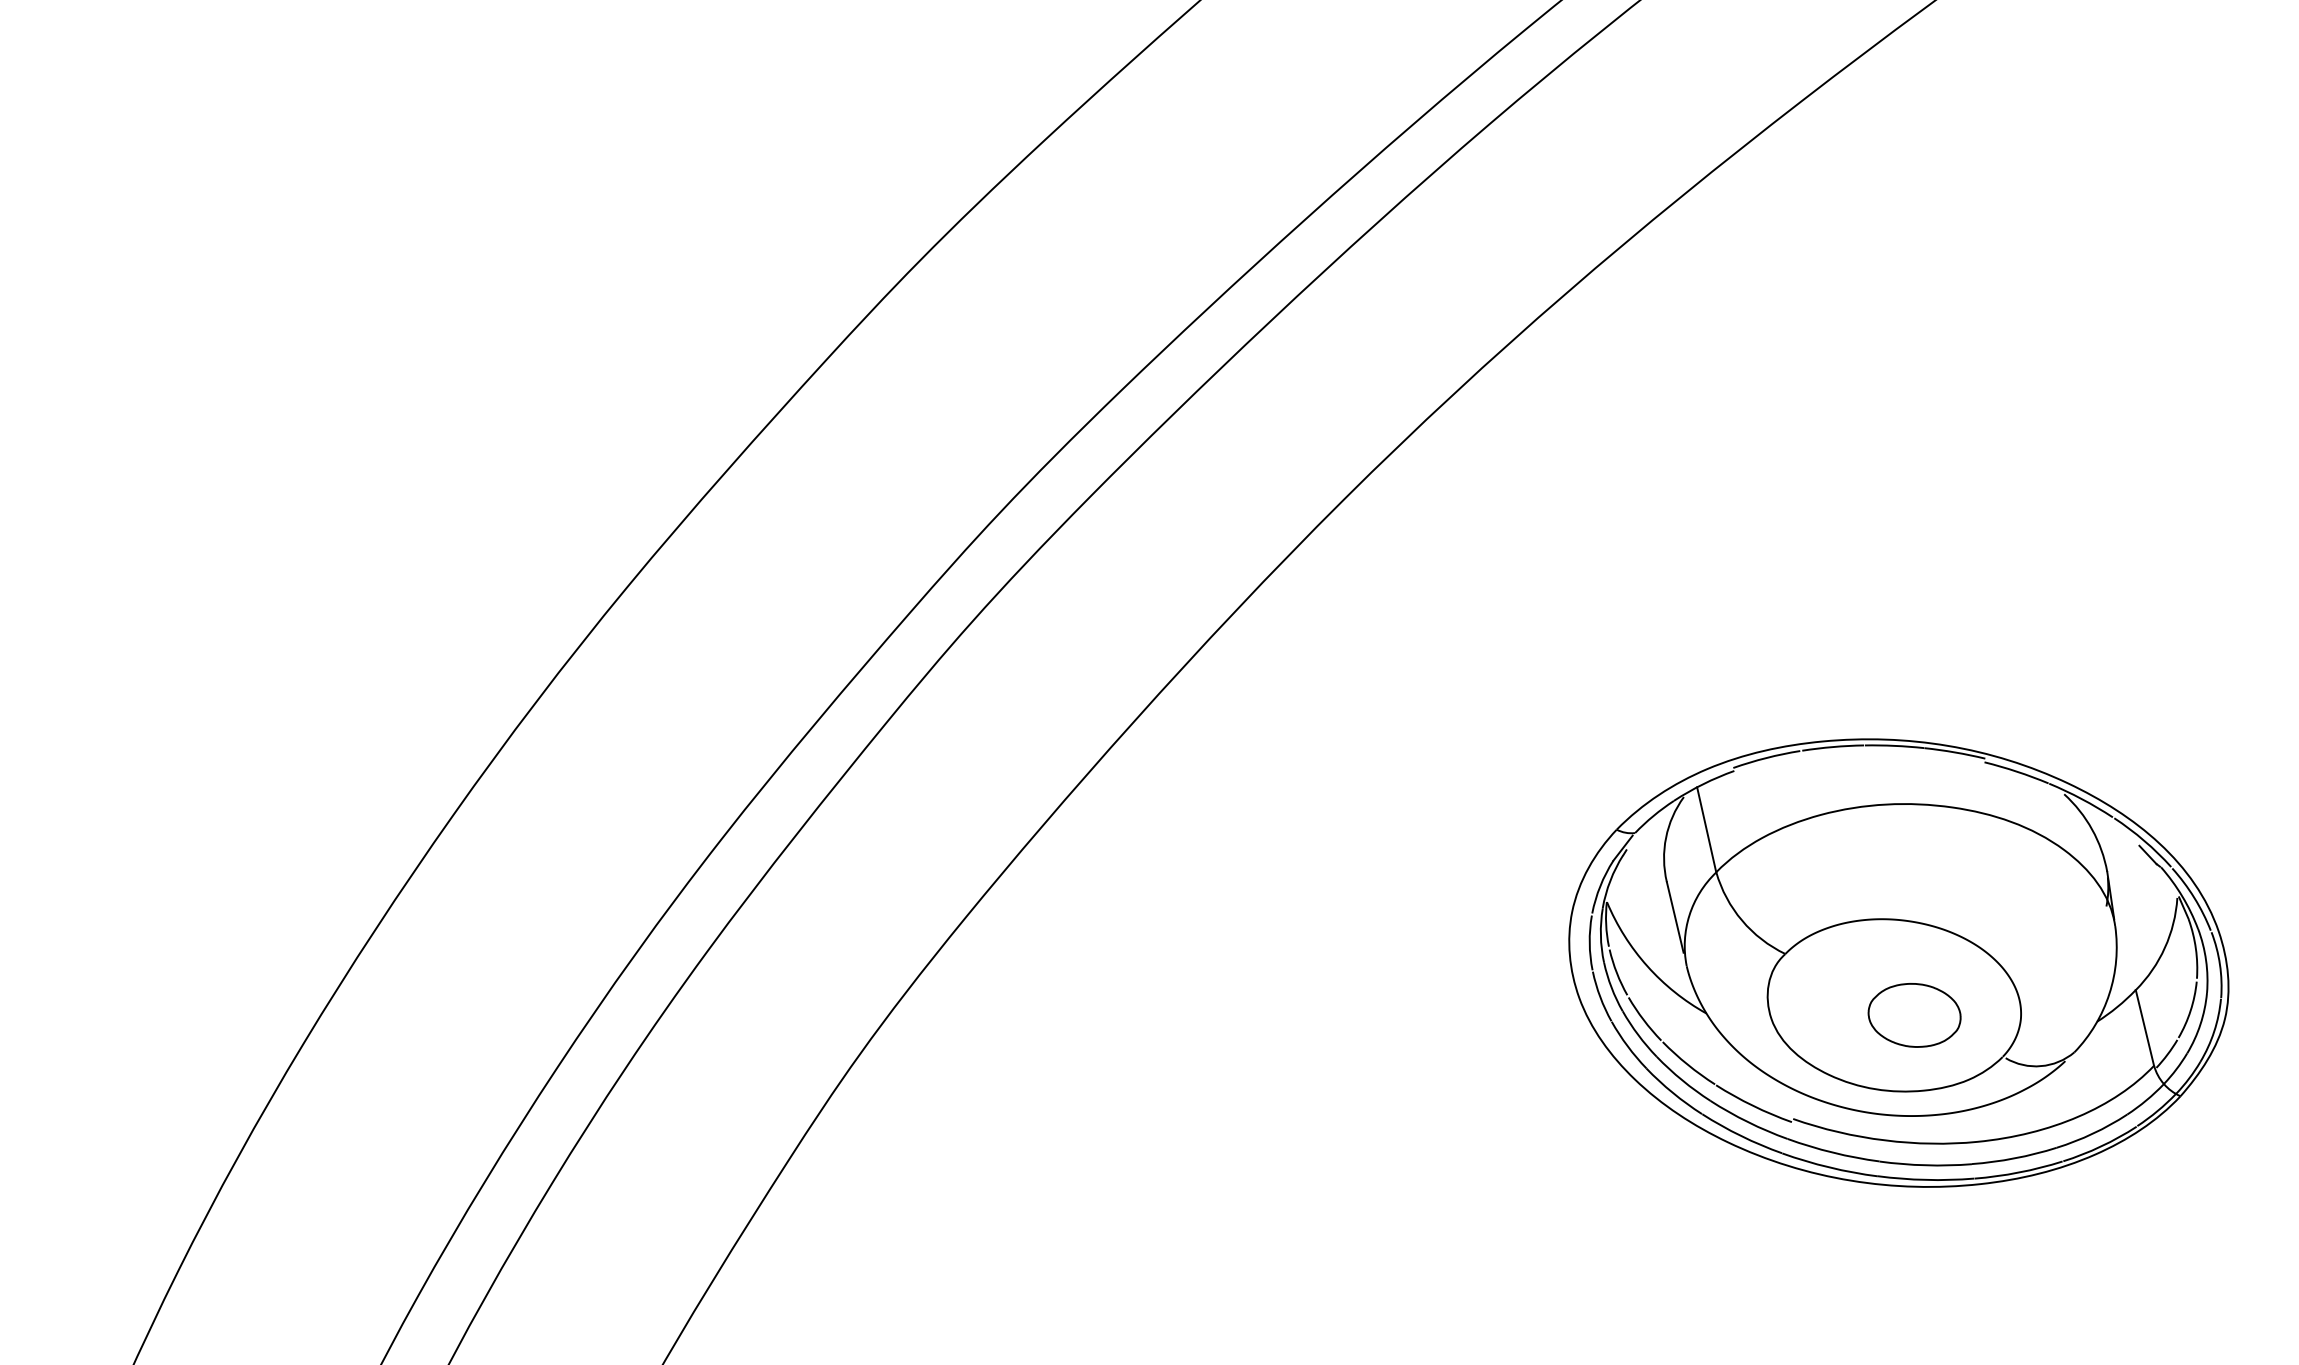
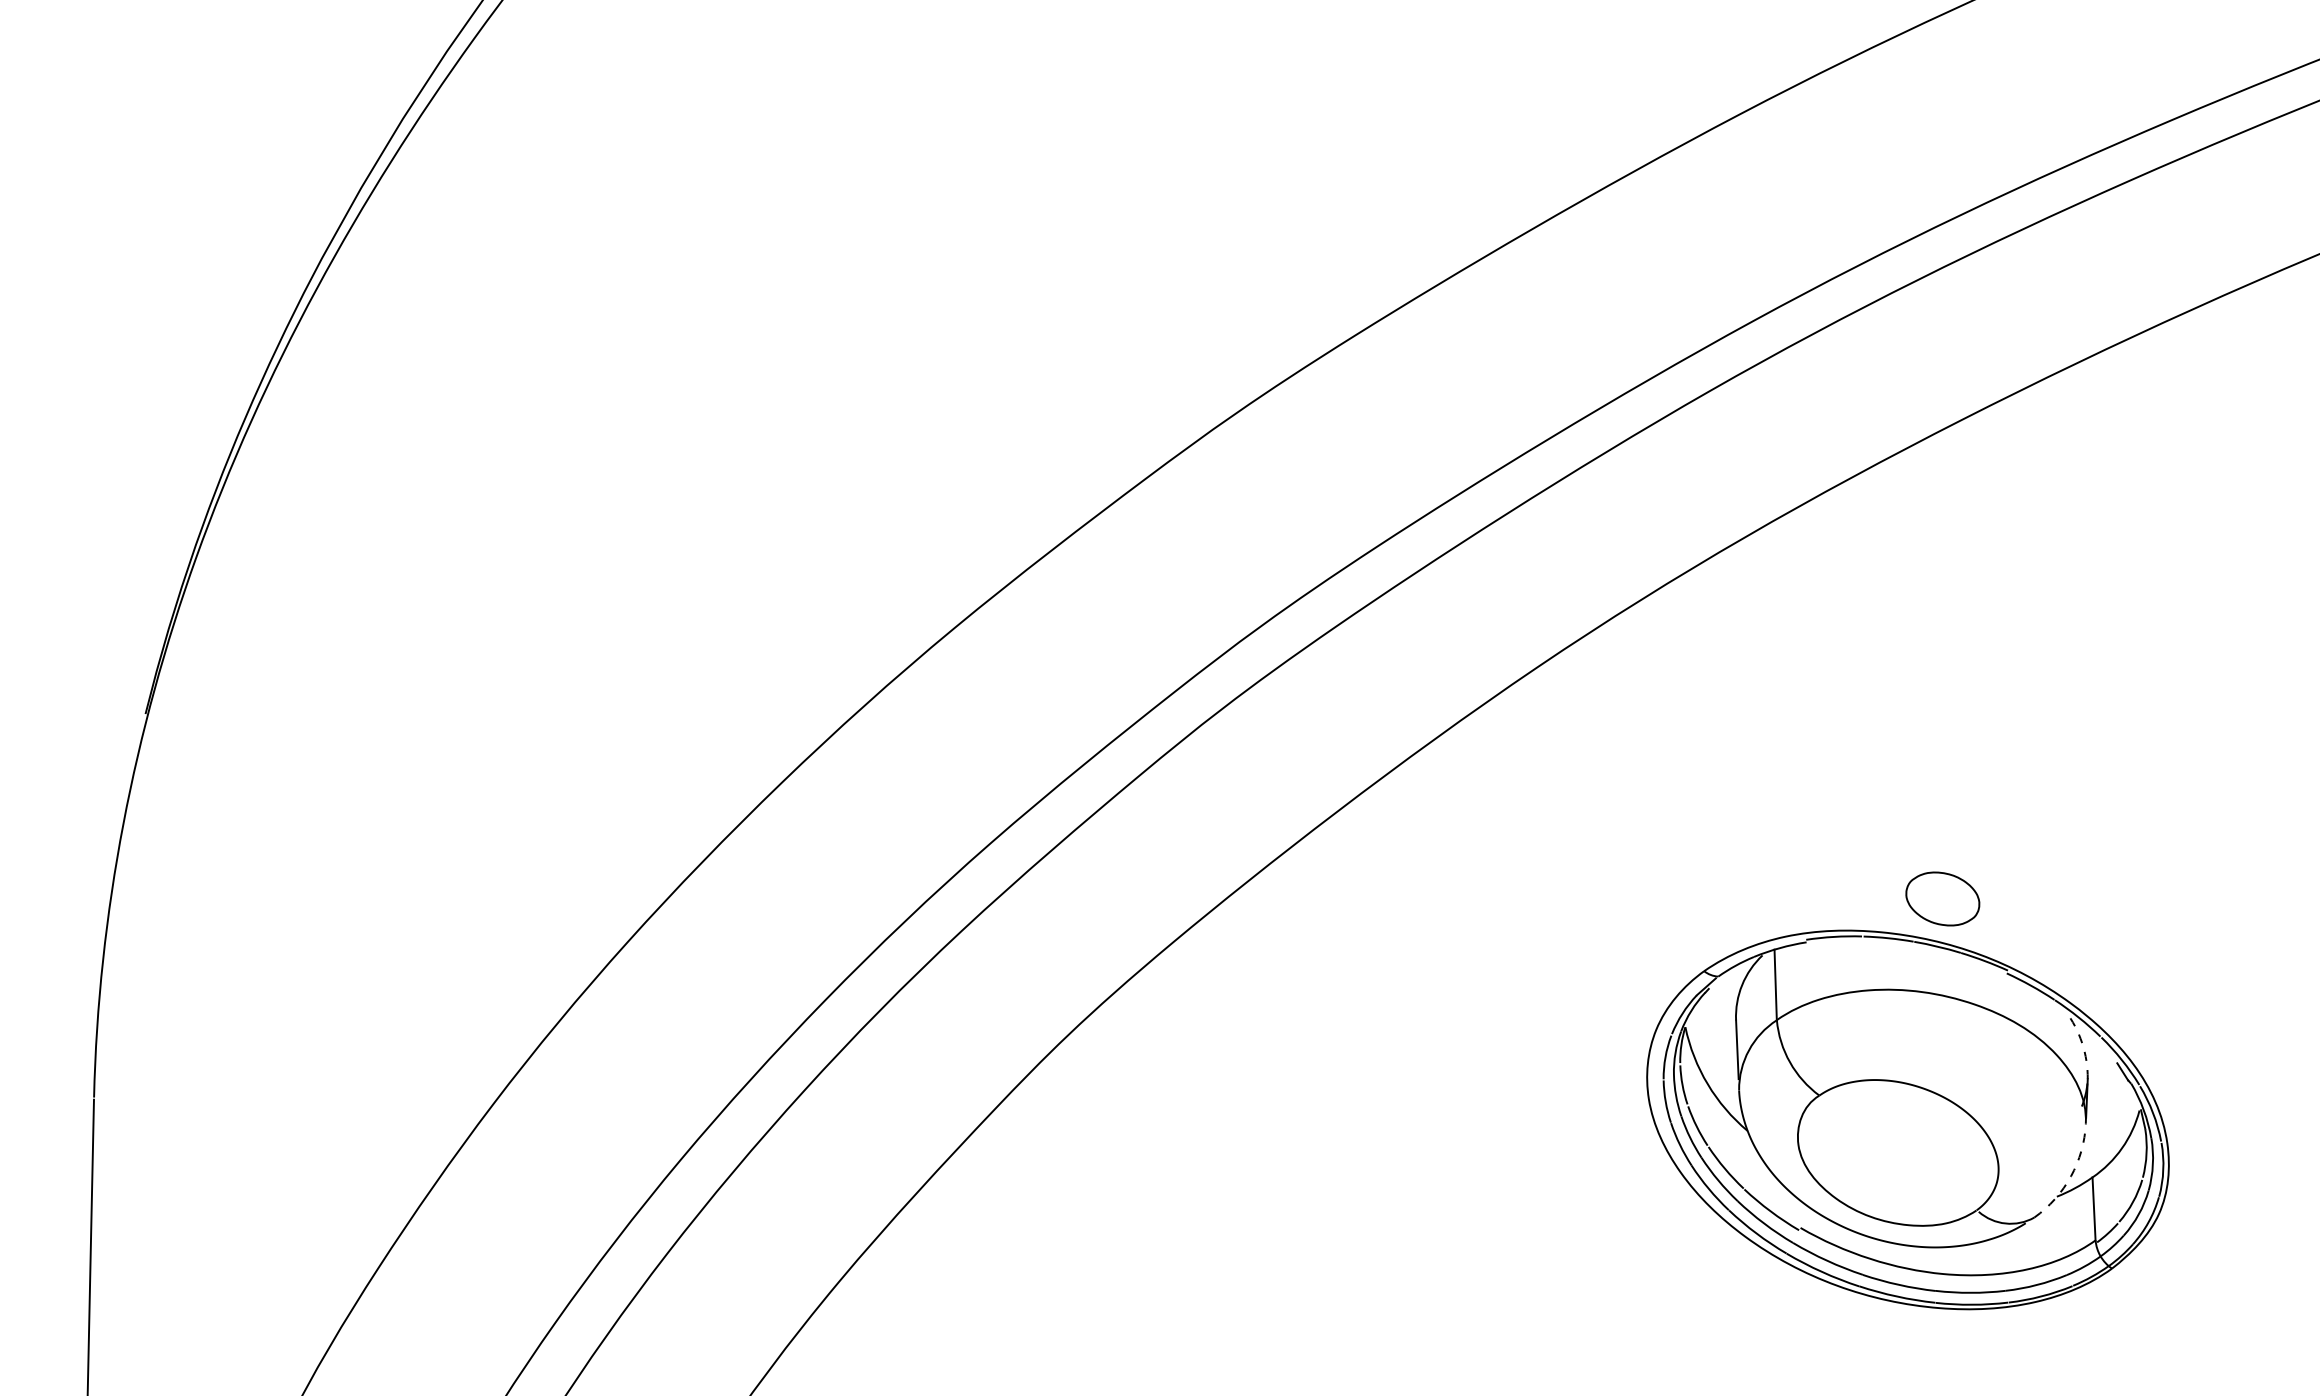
arc: (2092, 829) -> (2082, 1043), solid -> dashed
arc: (2108, 994) -> (2070, 1176), solid -> dashed
part: (1914, 1014) -> (1942, 898), moved

